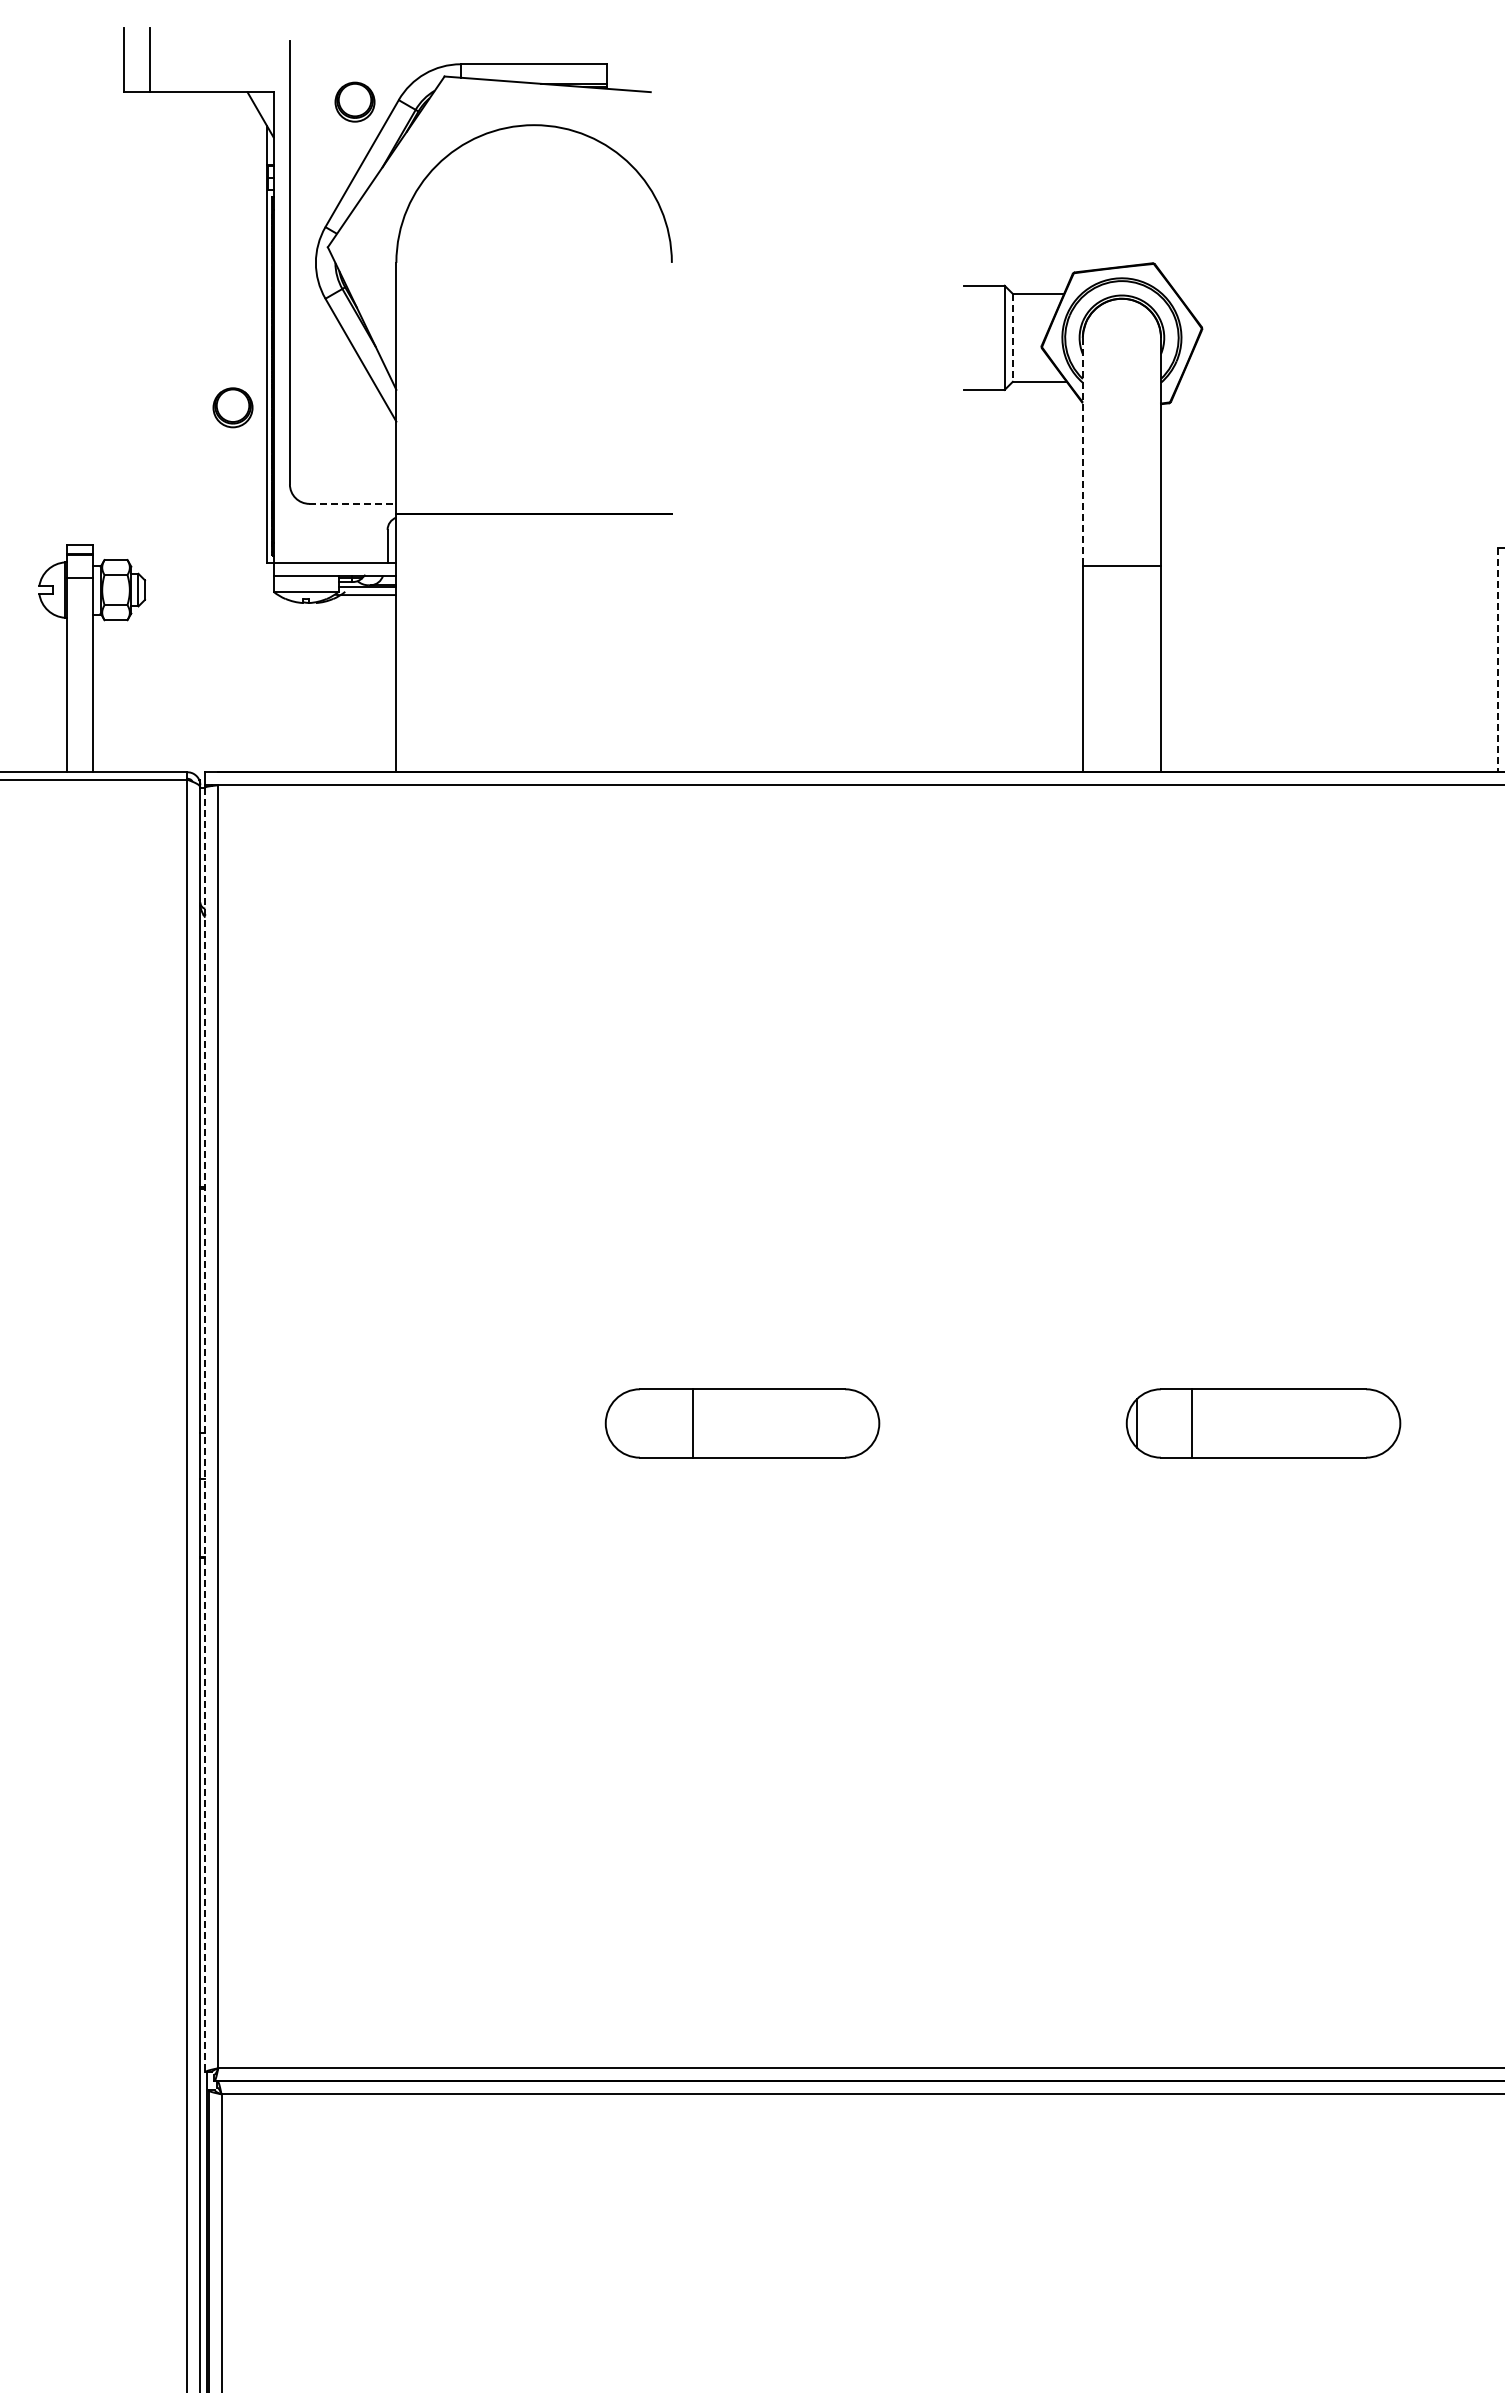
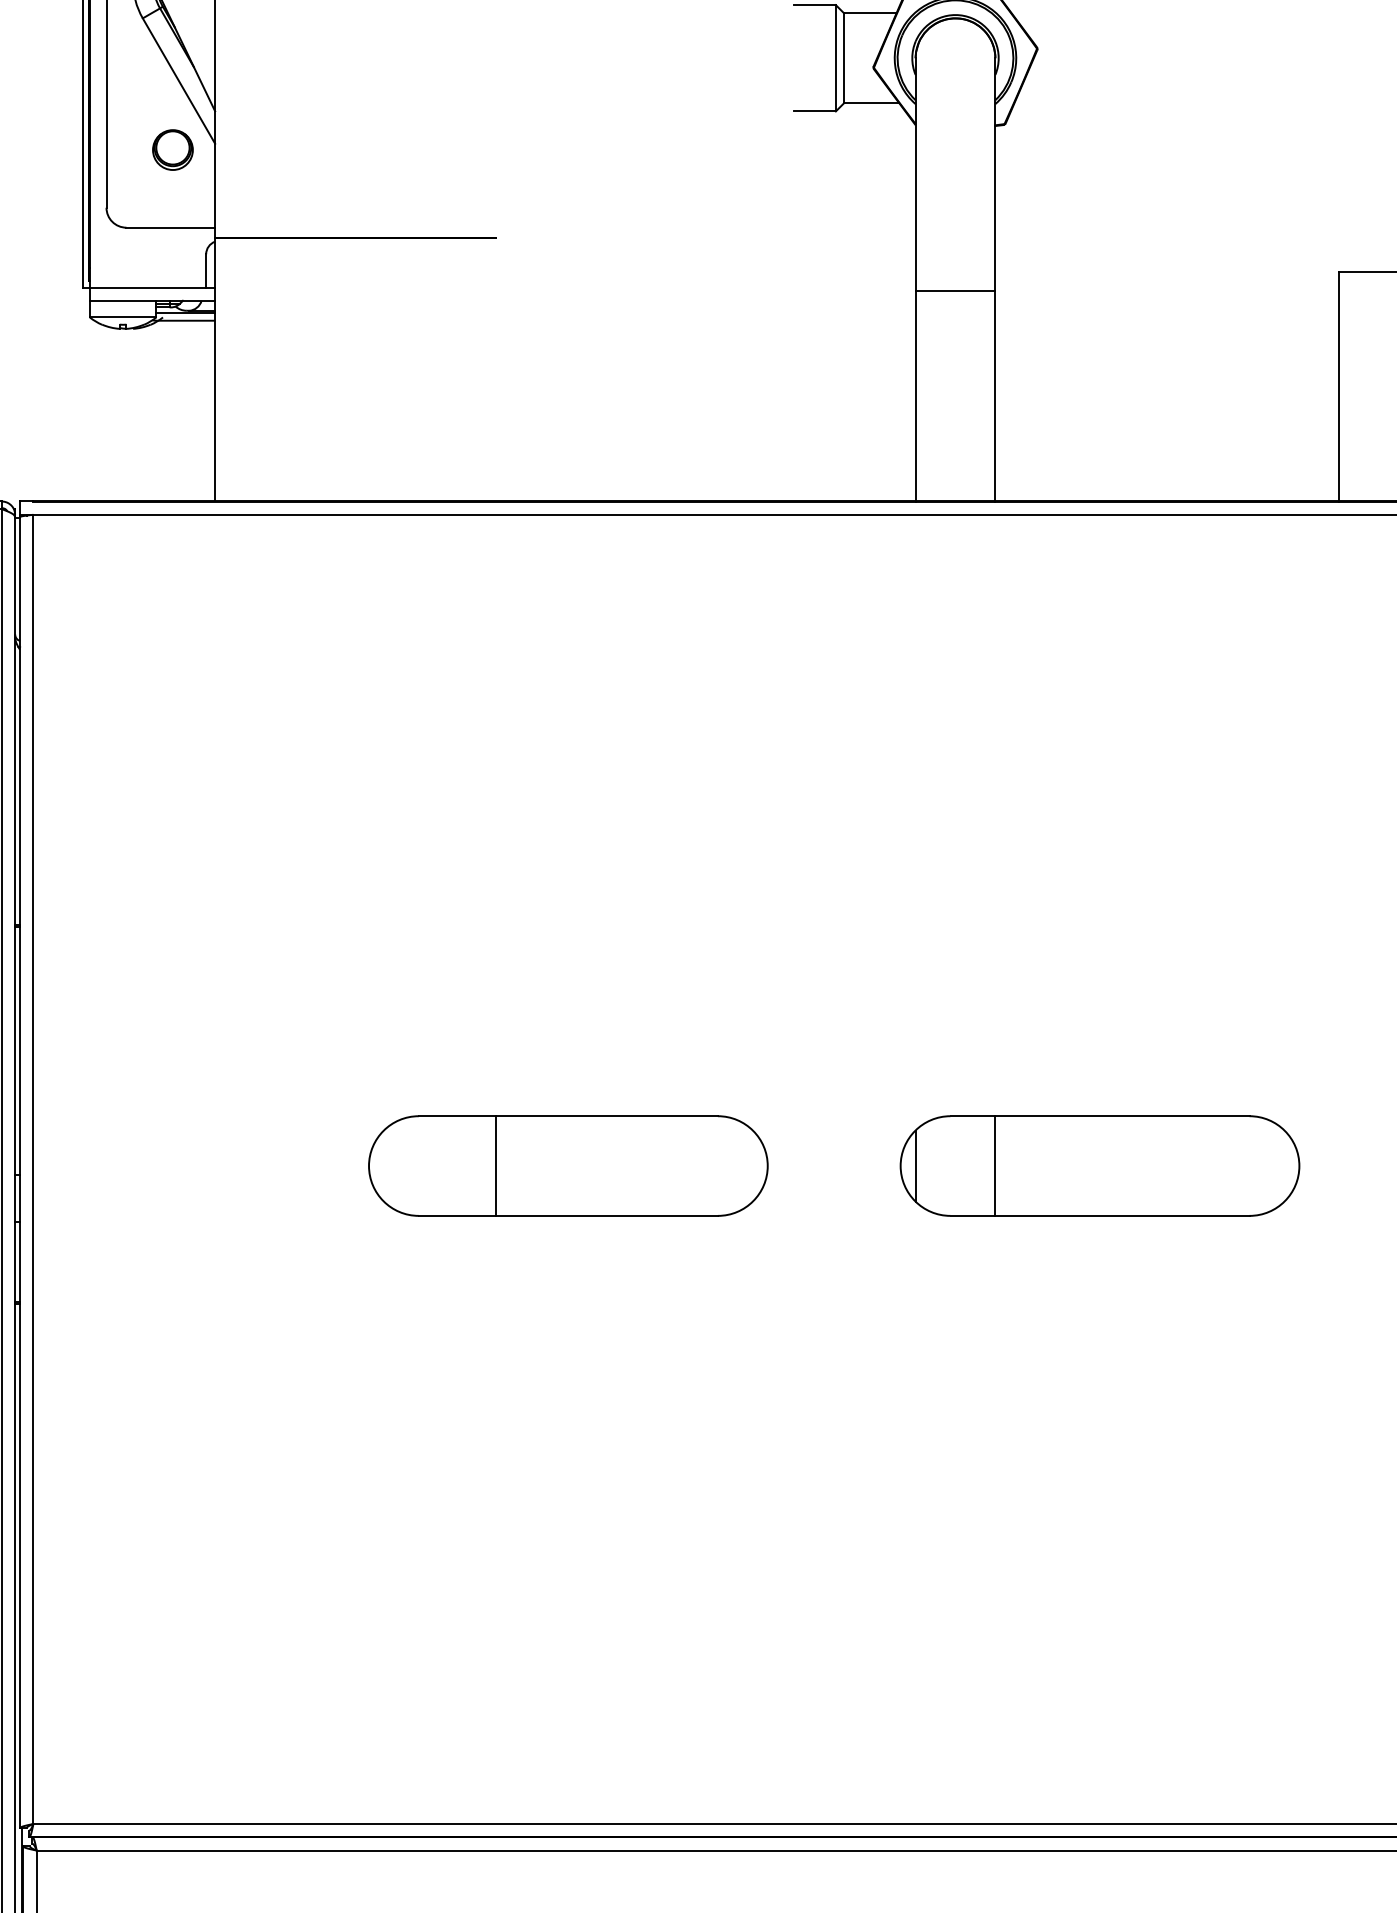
line: (1012, 337) -> (843, 57), dashed -> solid
part: (232, 407) -> (172, 149), moved
line: (1082, 451) -> (915, 174), dashed -> solid
line: (353, 503) -> (171, 227), dashed -> solid
line: (1498, 660) -> (1339, 387), dashed -> solid
part: (742, 1423) -> (568, 1166), size x1.43
part: (1263, 1423) -> (1099, 1166), size x1.43
line: (205, 1430) -> (20, 1173), dashed -> solid

